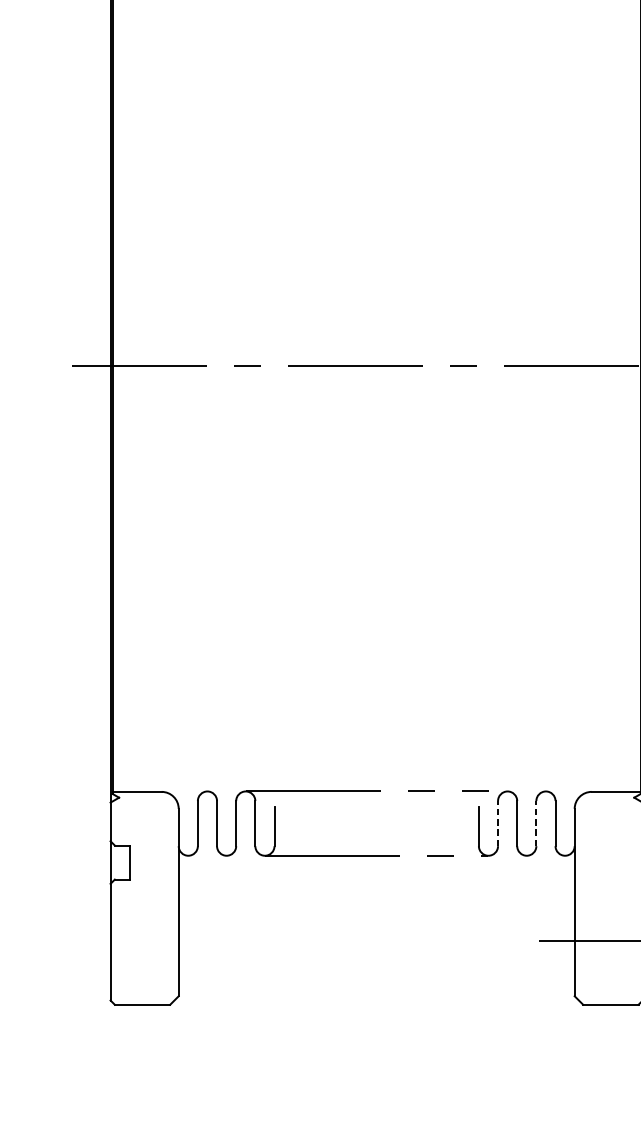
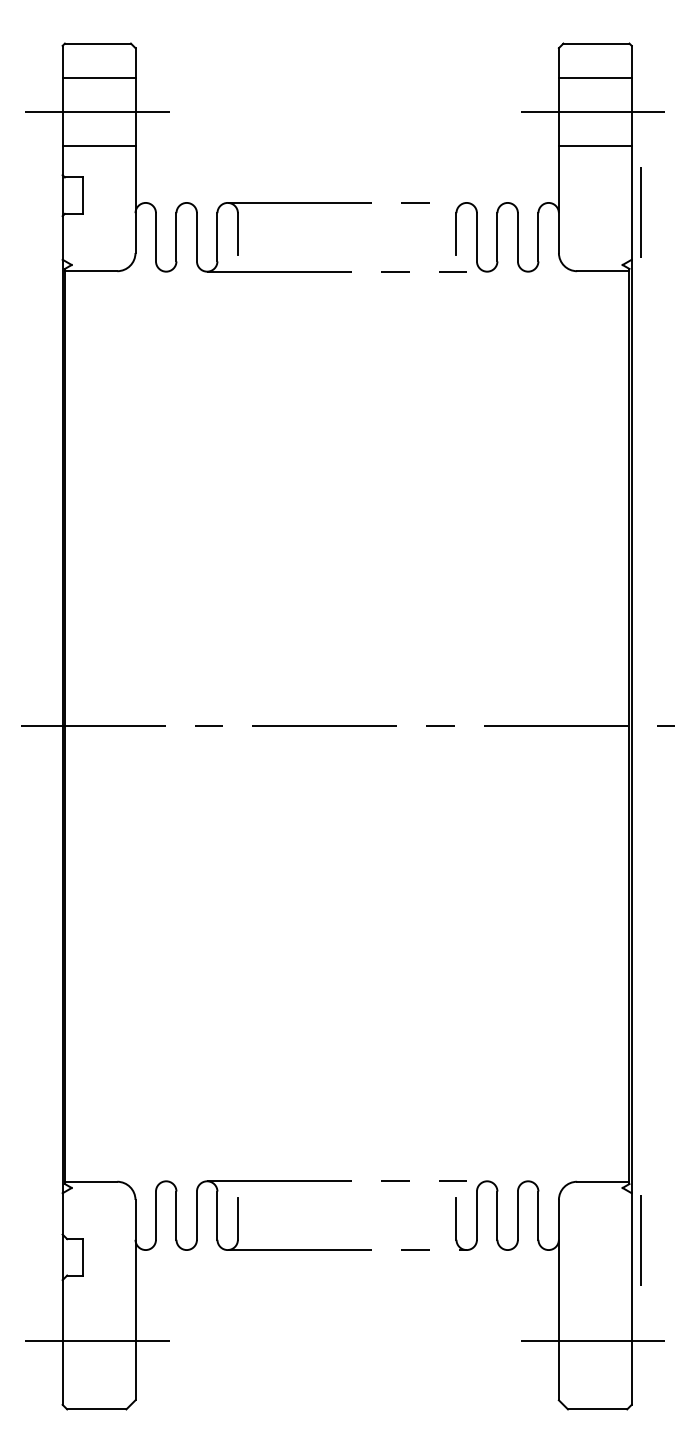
line: (497, 823) -> (476, 1215), dashed -> solid
line: (535, 823) -> (517, 1215), dashed -> solid
line: (144, 941) -> (98, 1341), added

